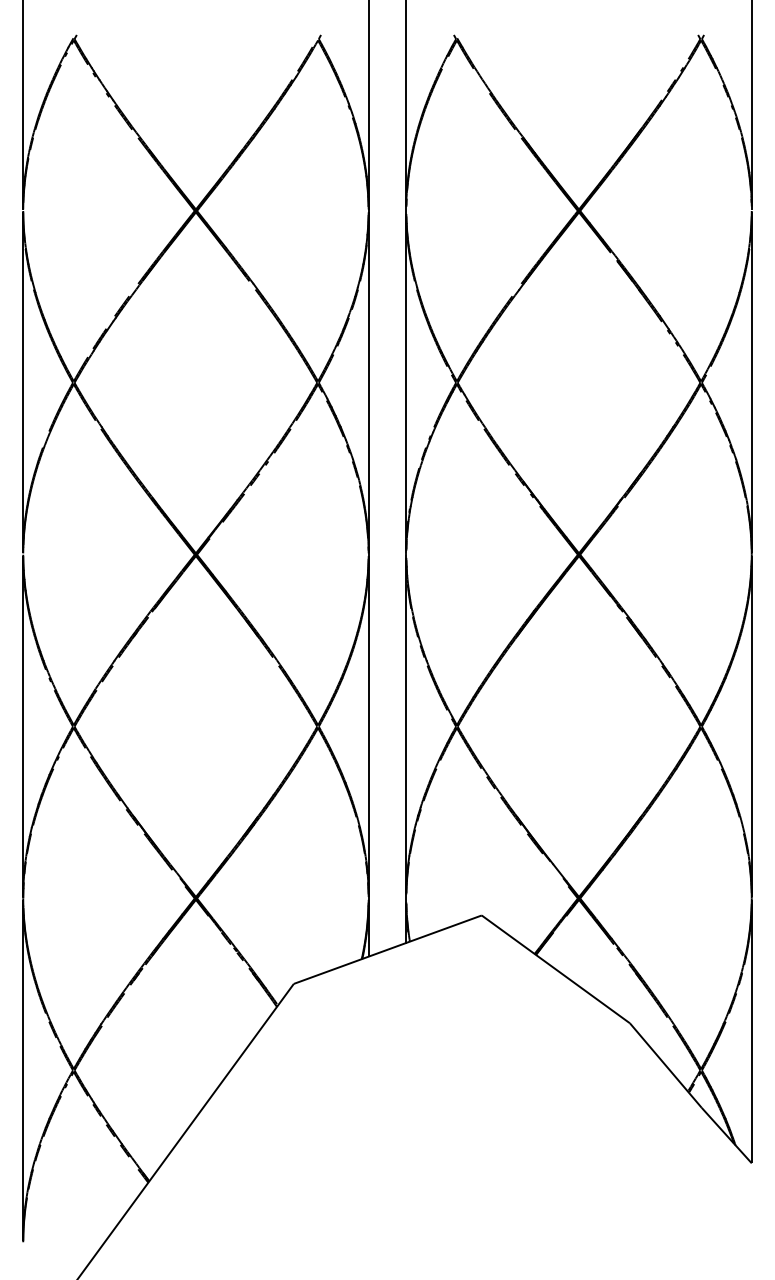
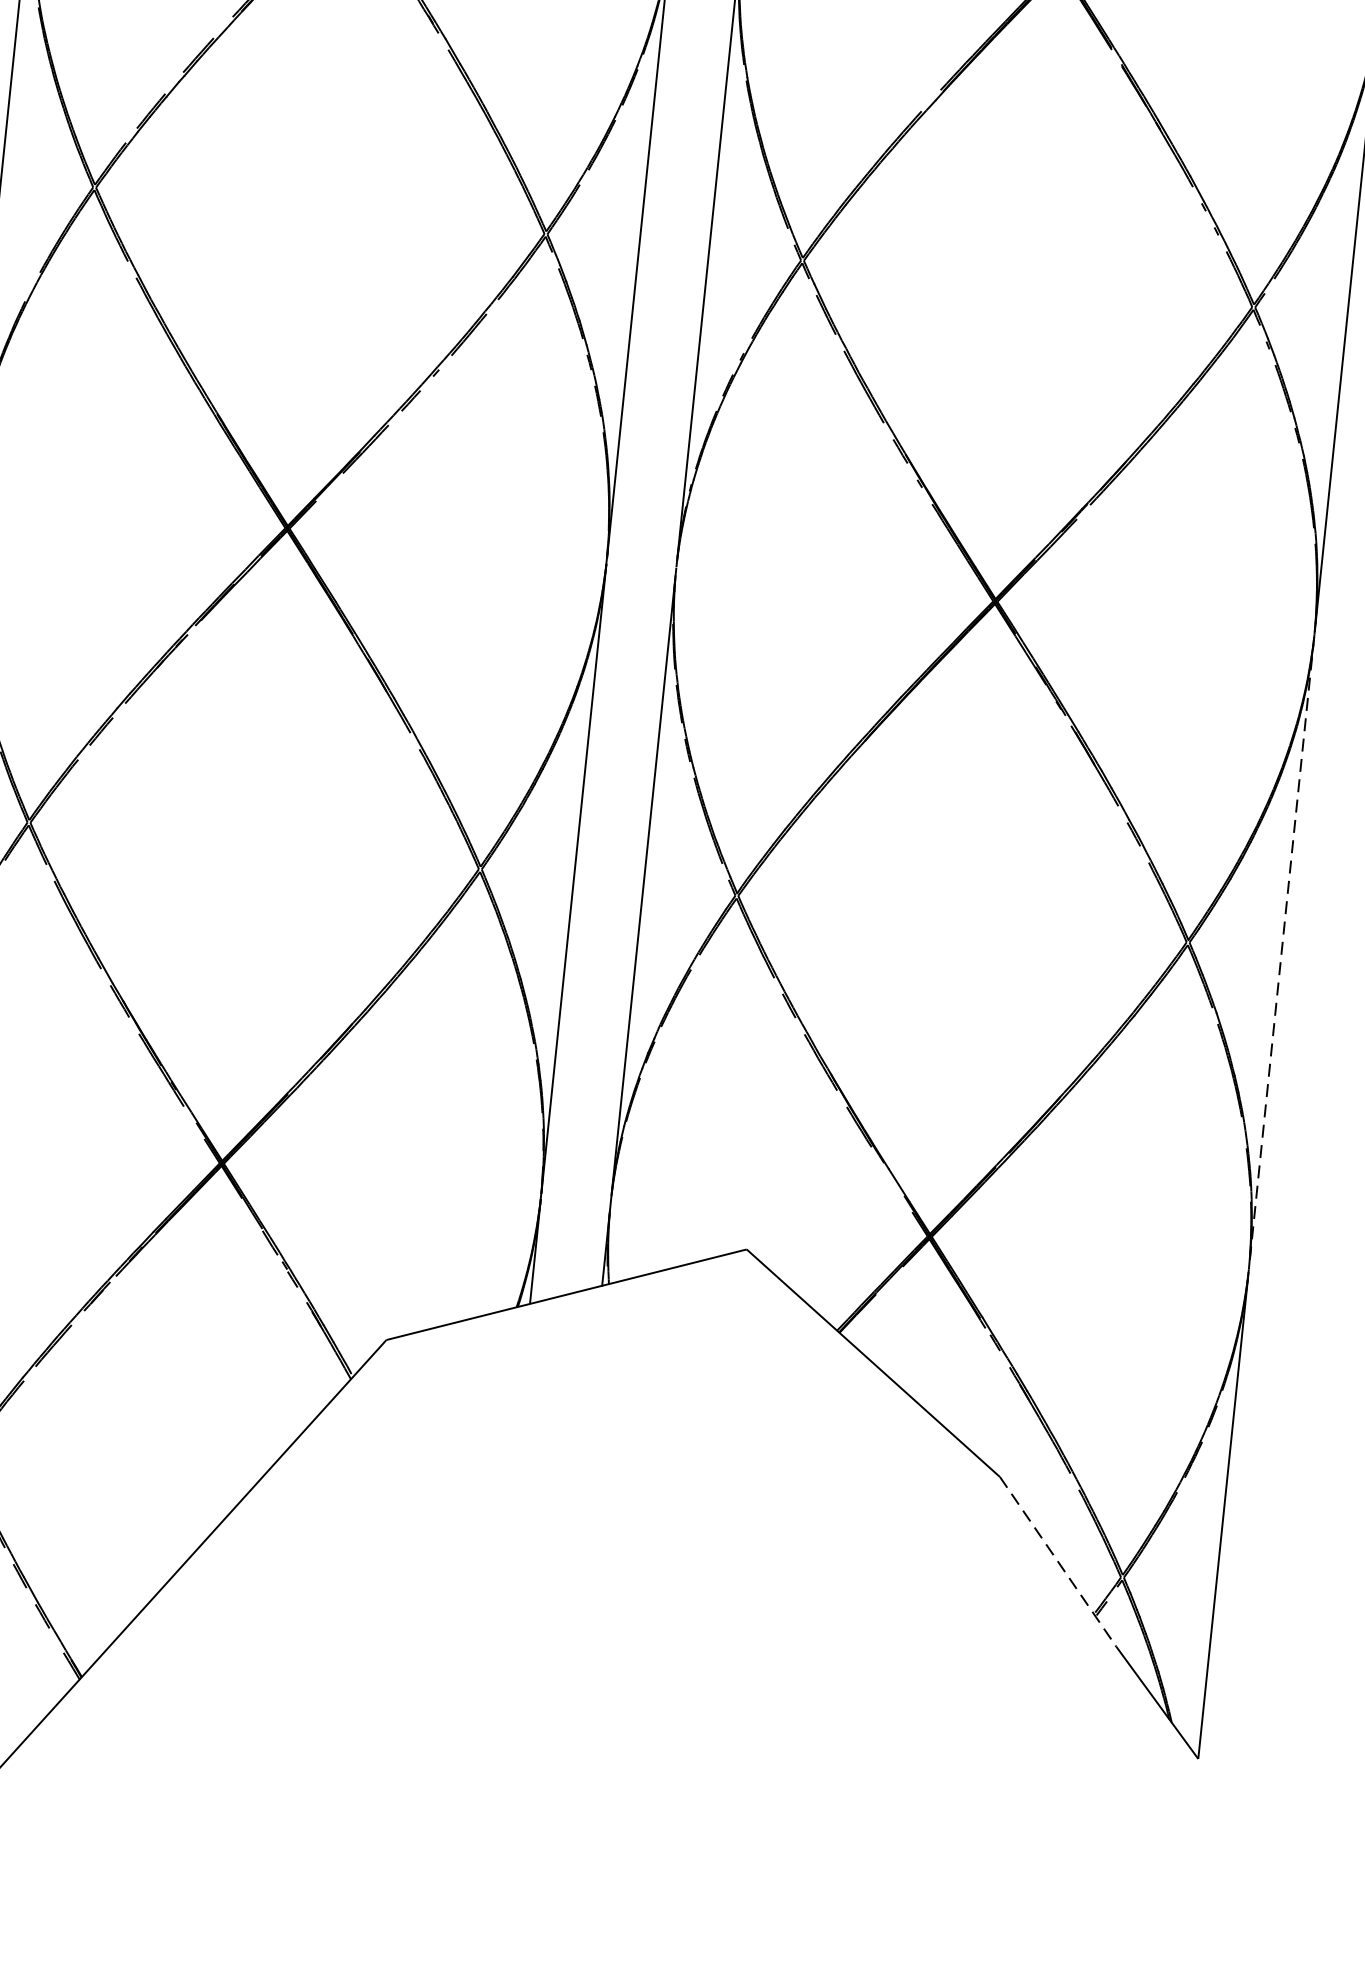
line: (751, 727) -> (1280, 953), solid -> dashed
line: (666, 1065) -> (1059, 1561), solid -> dashed

